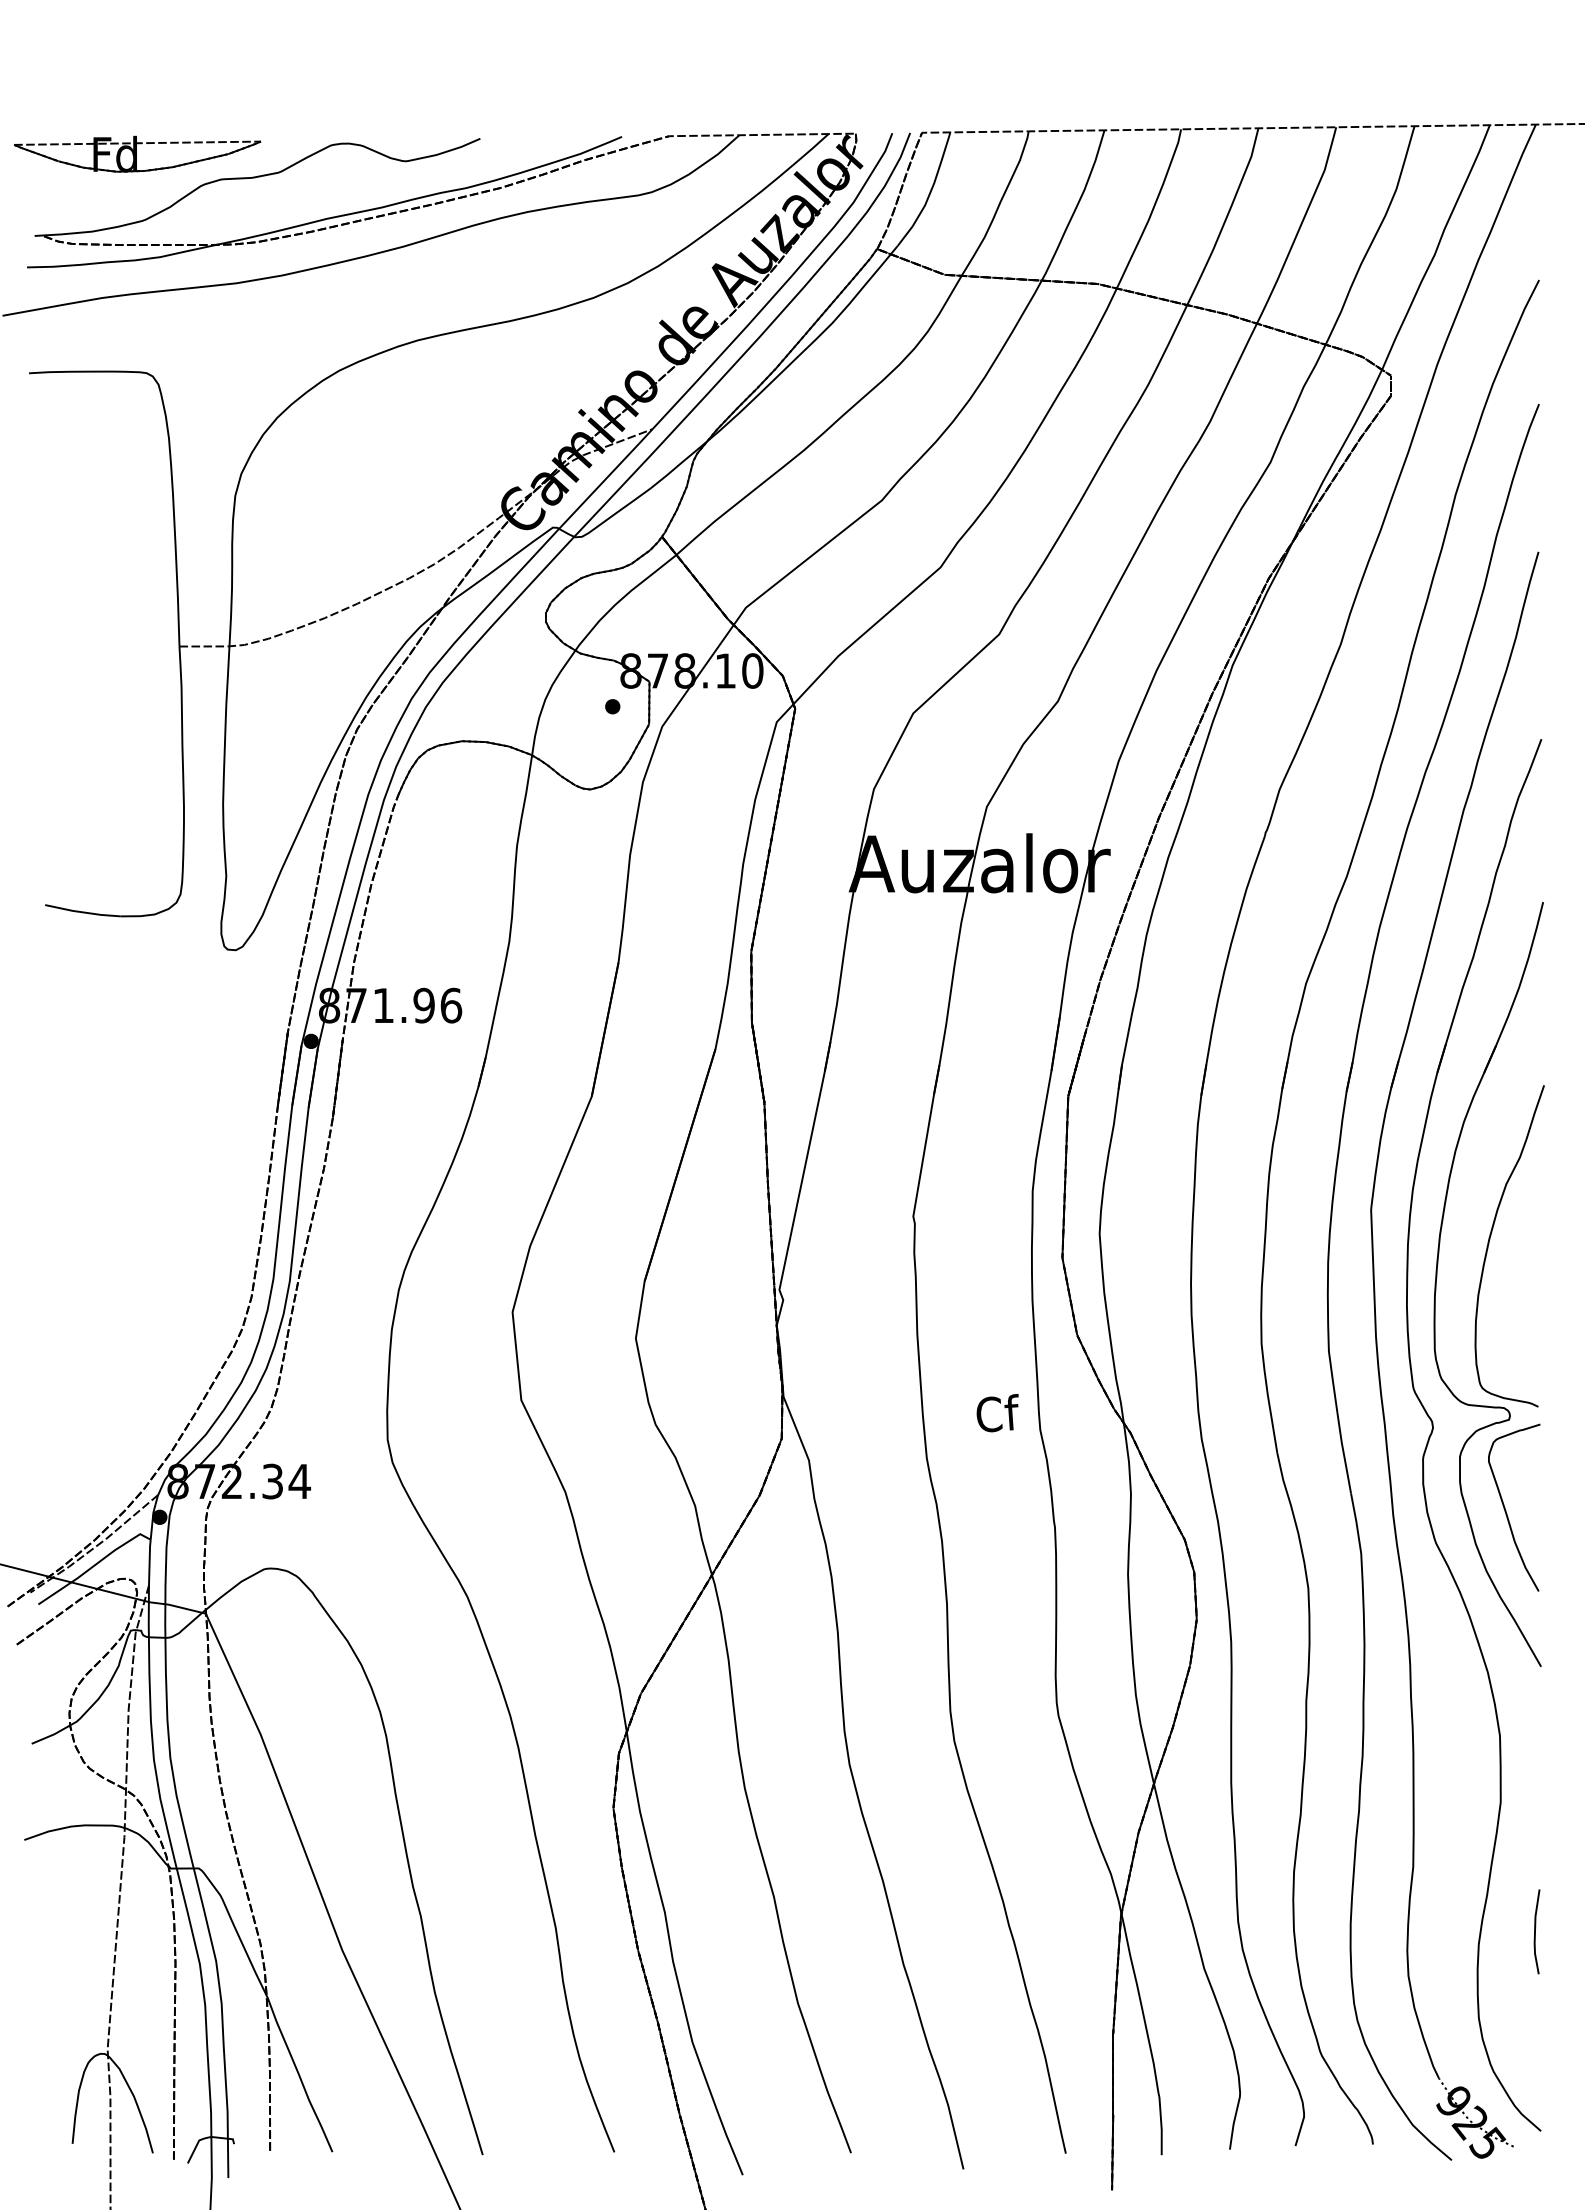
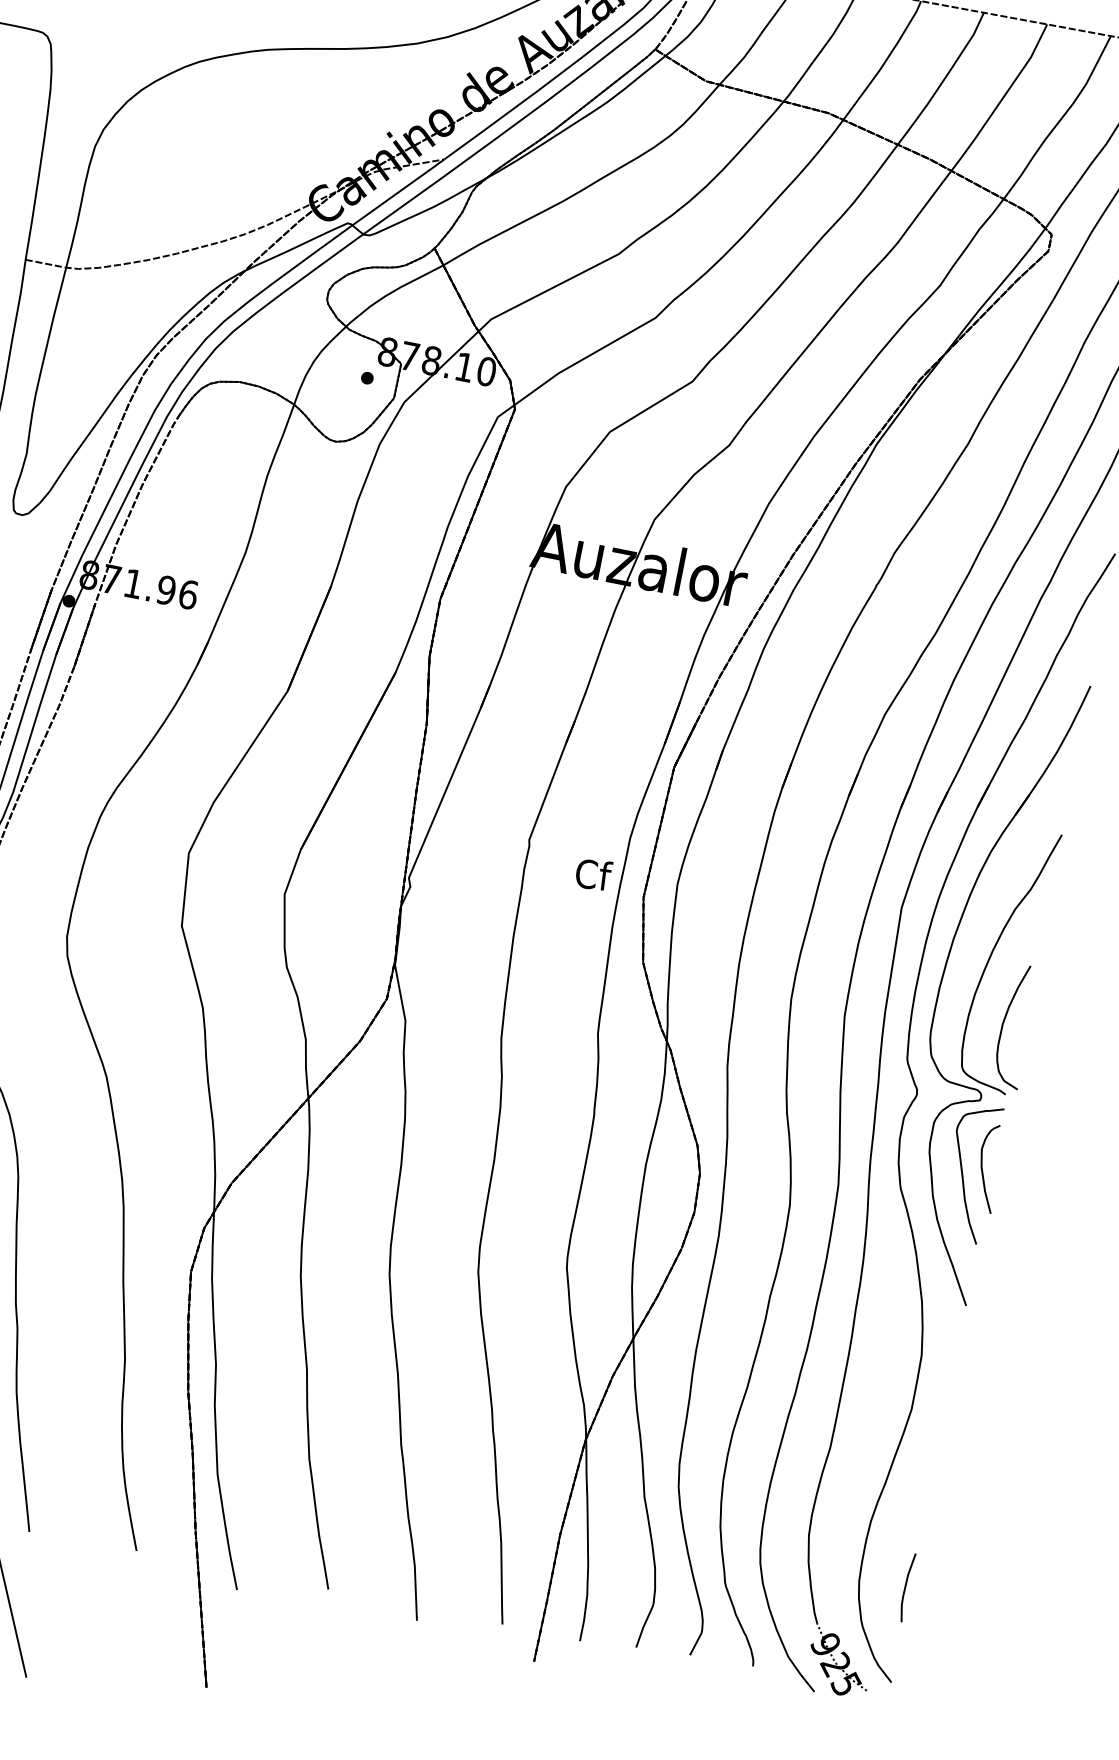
curve: (1520, 1318) -> (1005, 1020), added
text: (997, 1413) -> (593, 874), moved
curve: (1528, 1499) -> (982, 1168), added
line: (1535, 1931) -> (905, 1587), moved

